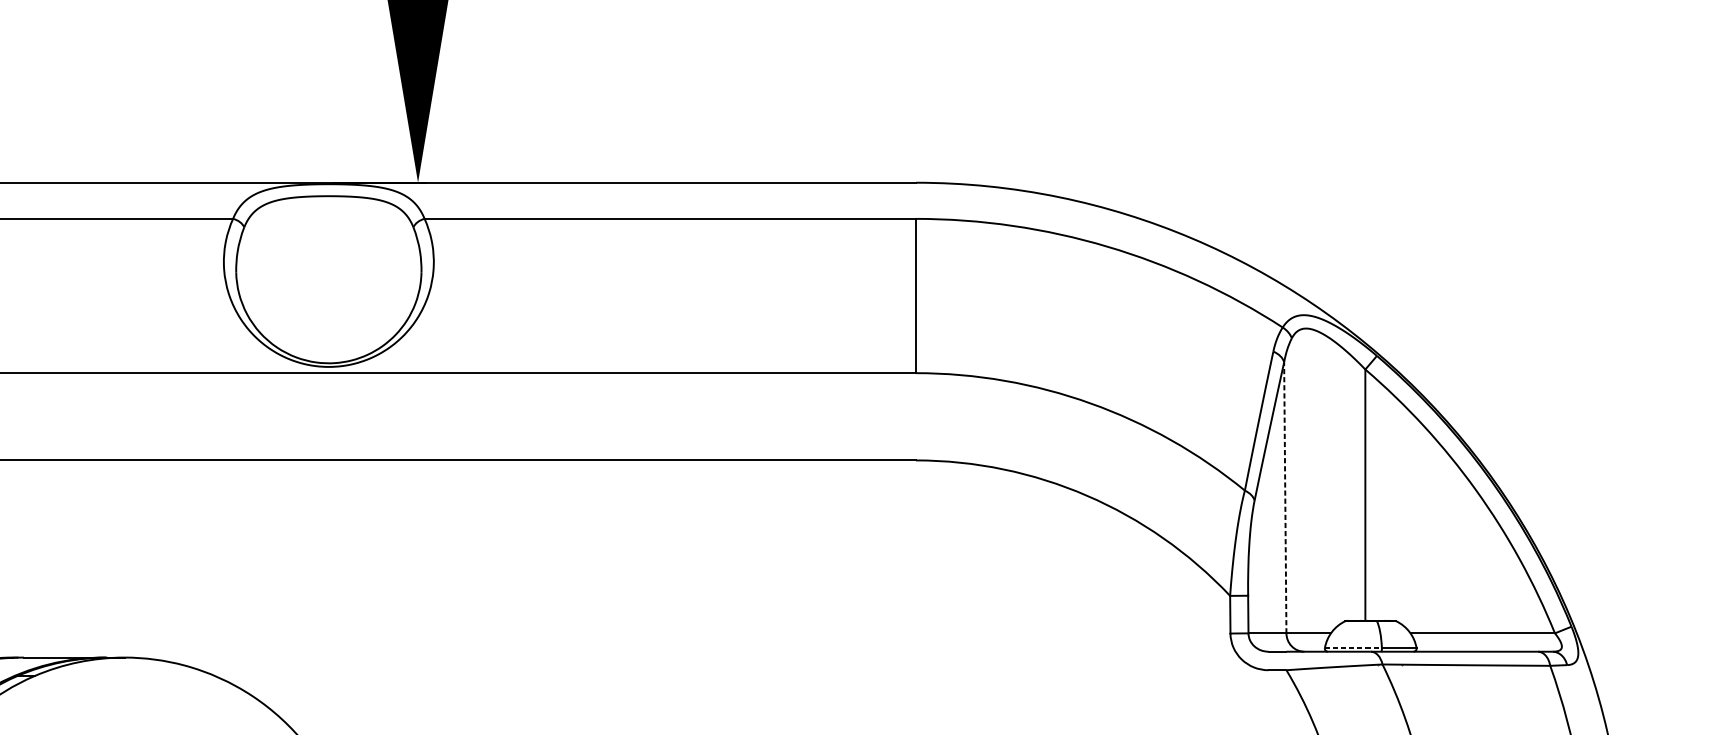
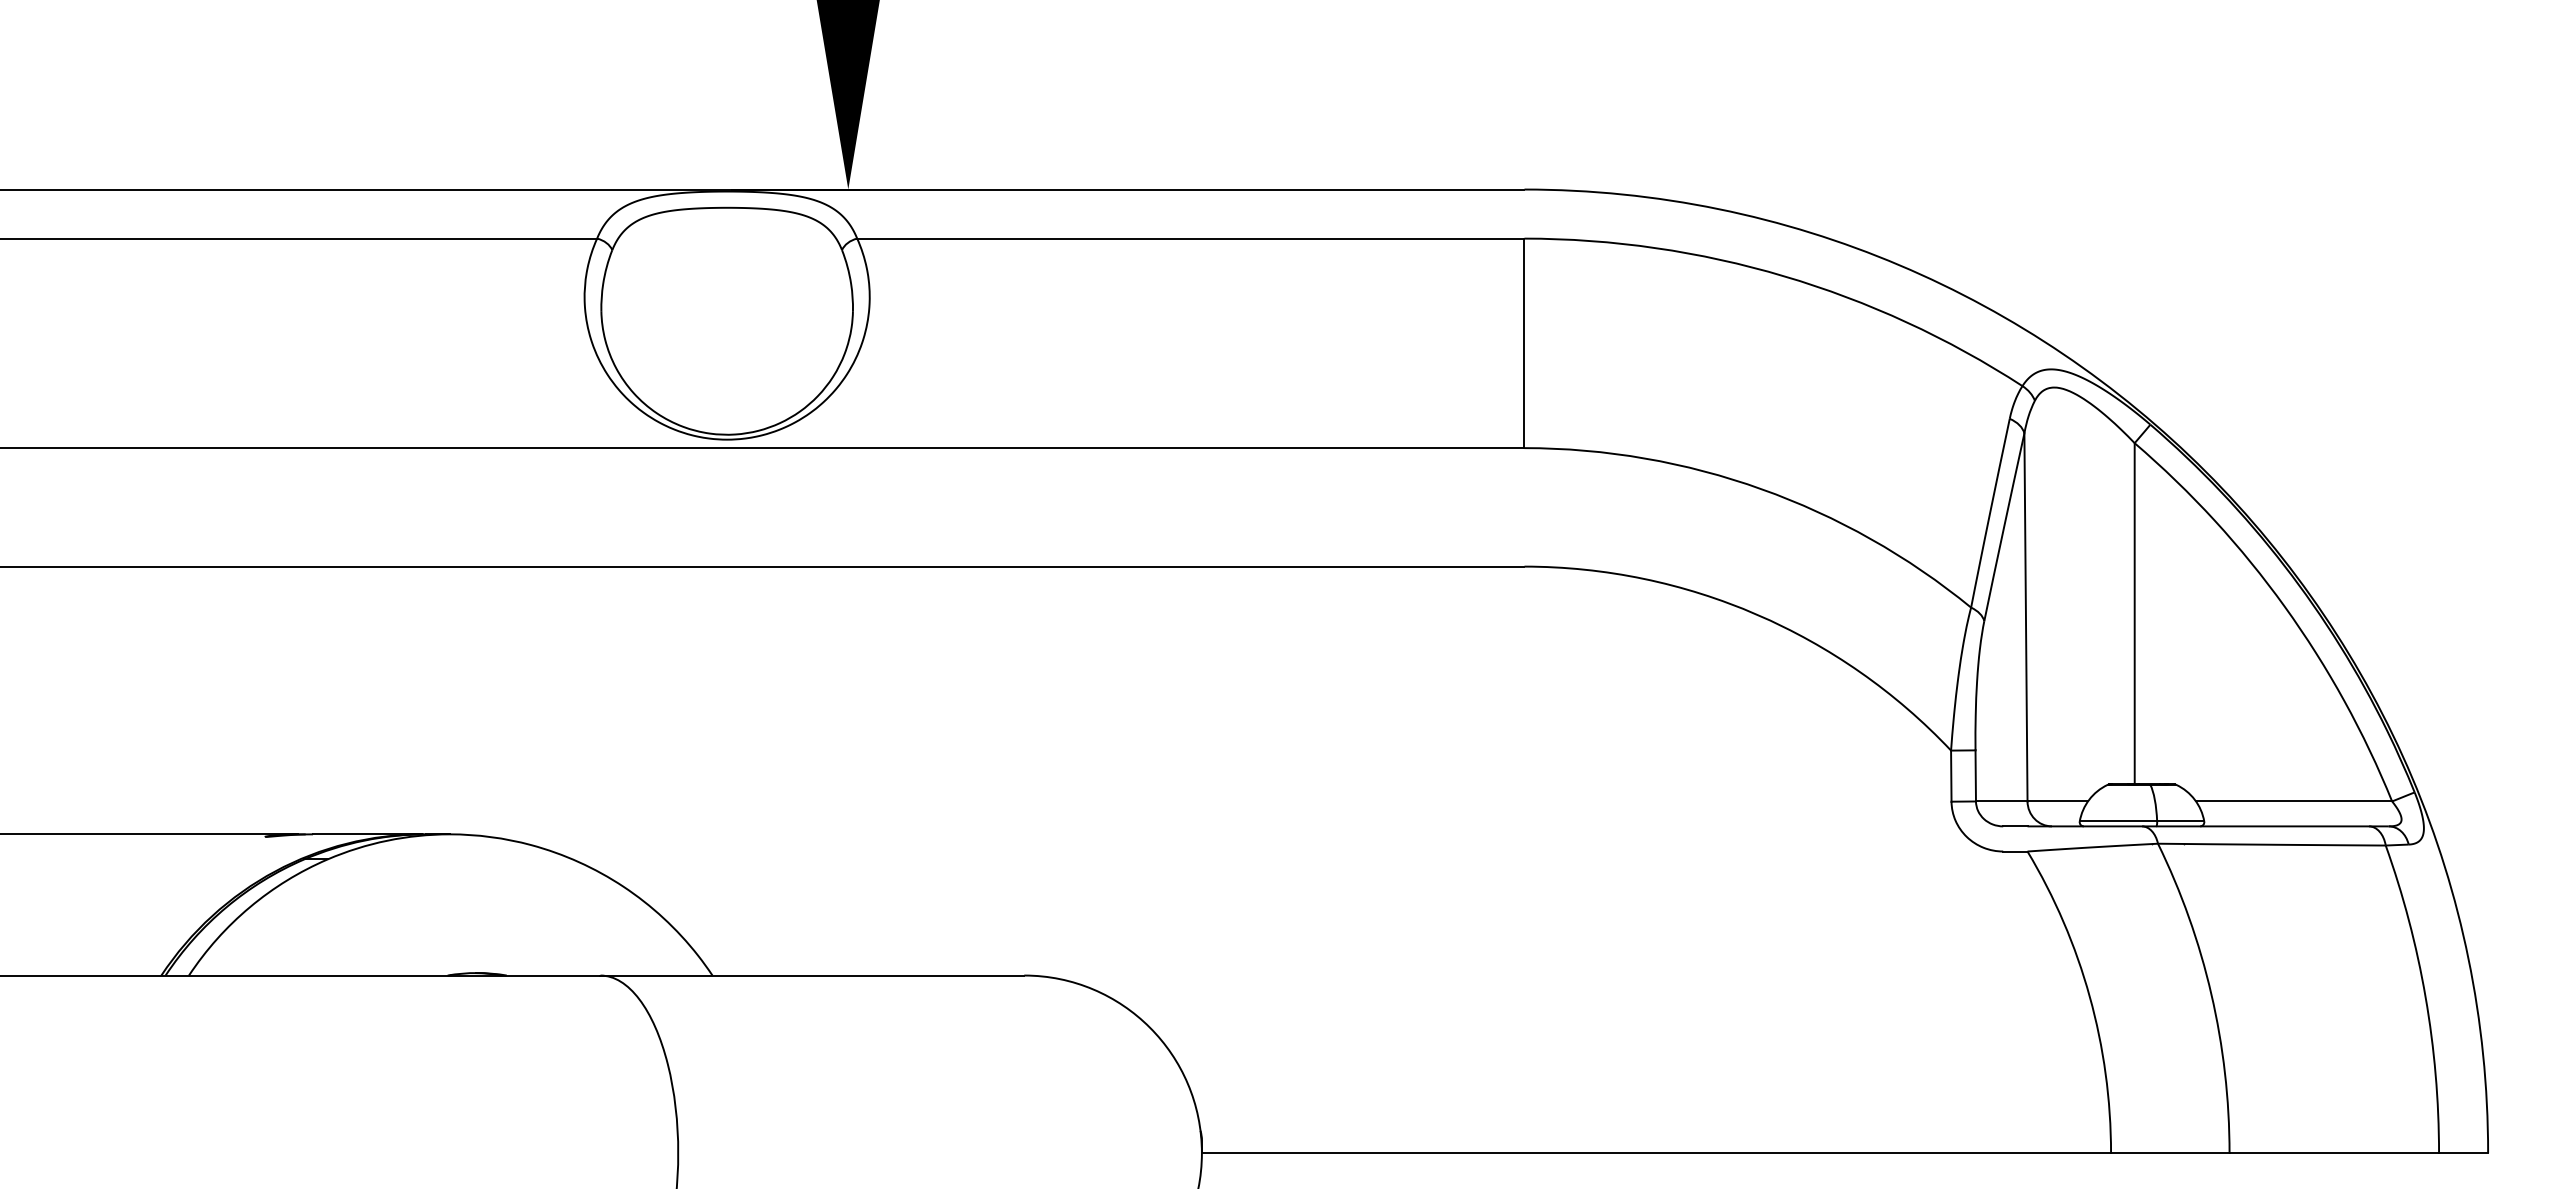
line: (1284, 497) -> (2025, 616), dashed -> solid
line: (1353, 648) -> (2118, 821), dashed -> solid

